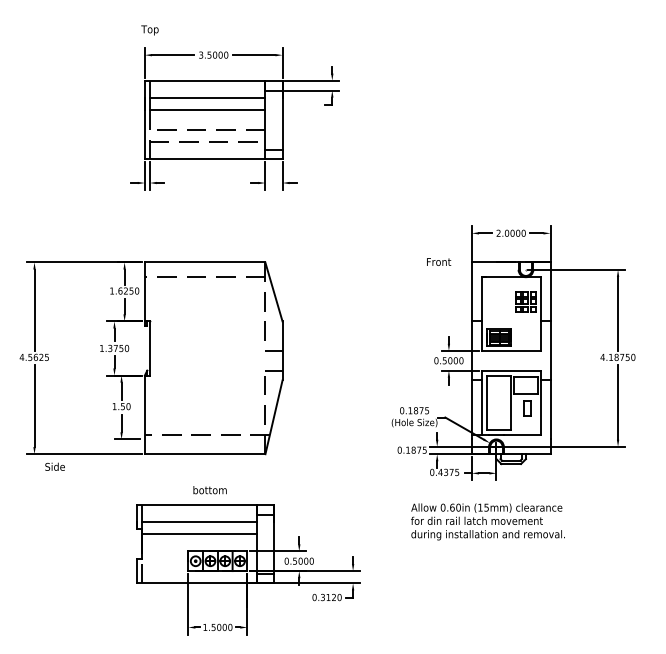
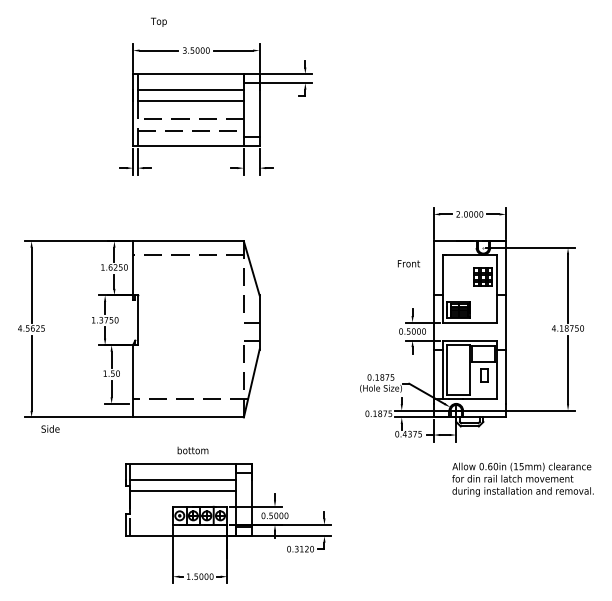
text: (149, 30) -> (158, 22), moved
text: (439, 261) -> (409, 263), moved
text: (487, 521) -> (522, 479), moved

